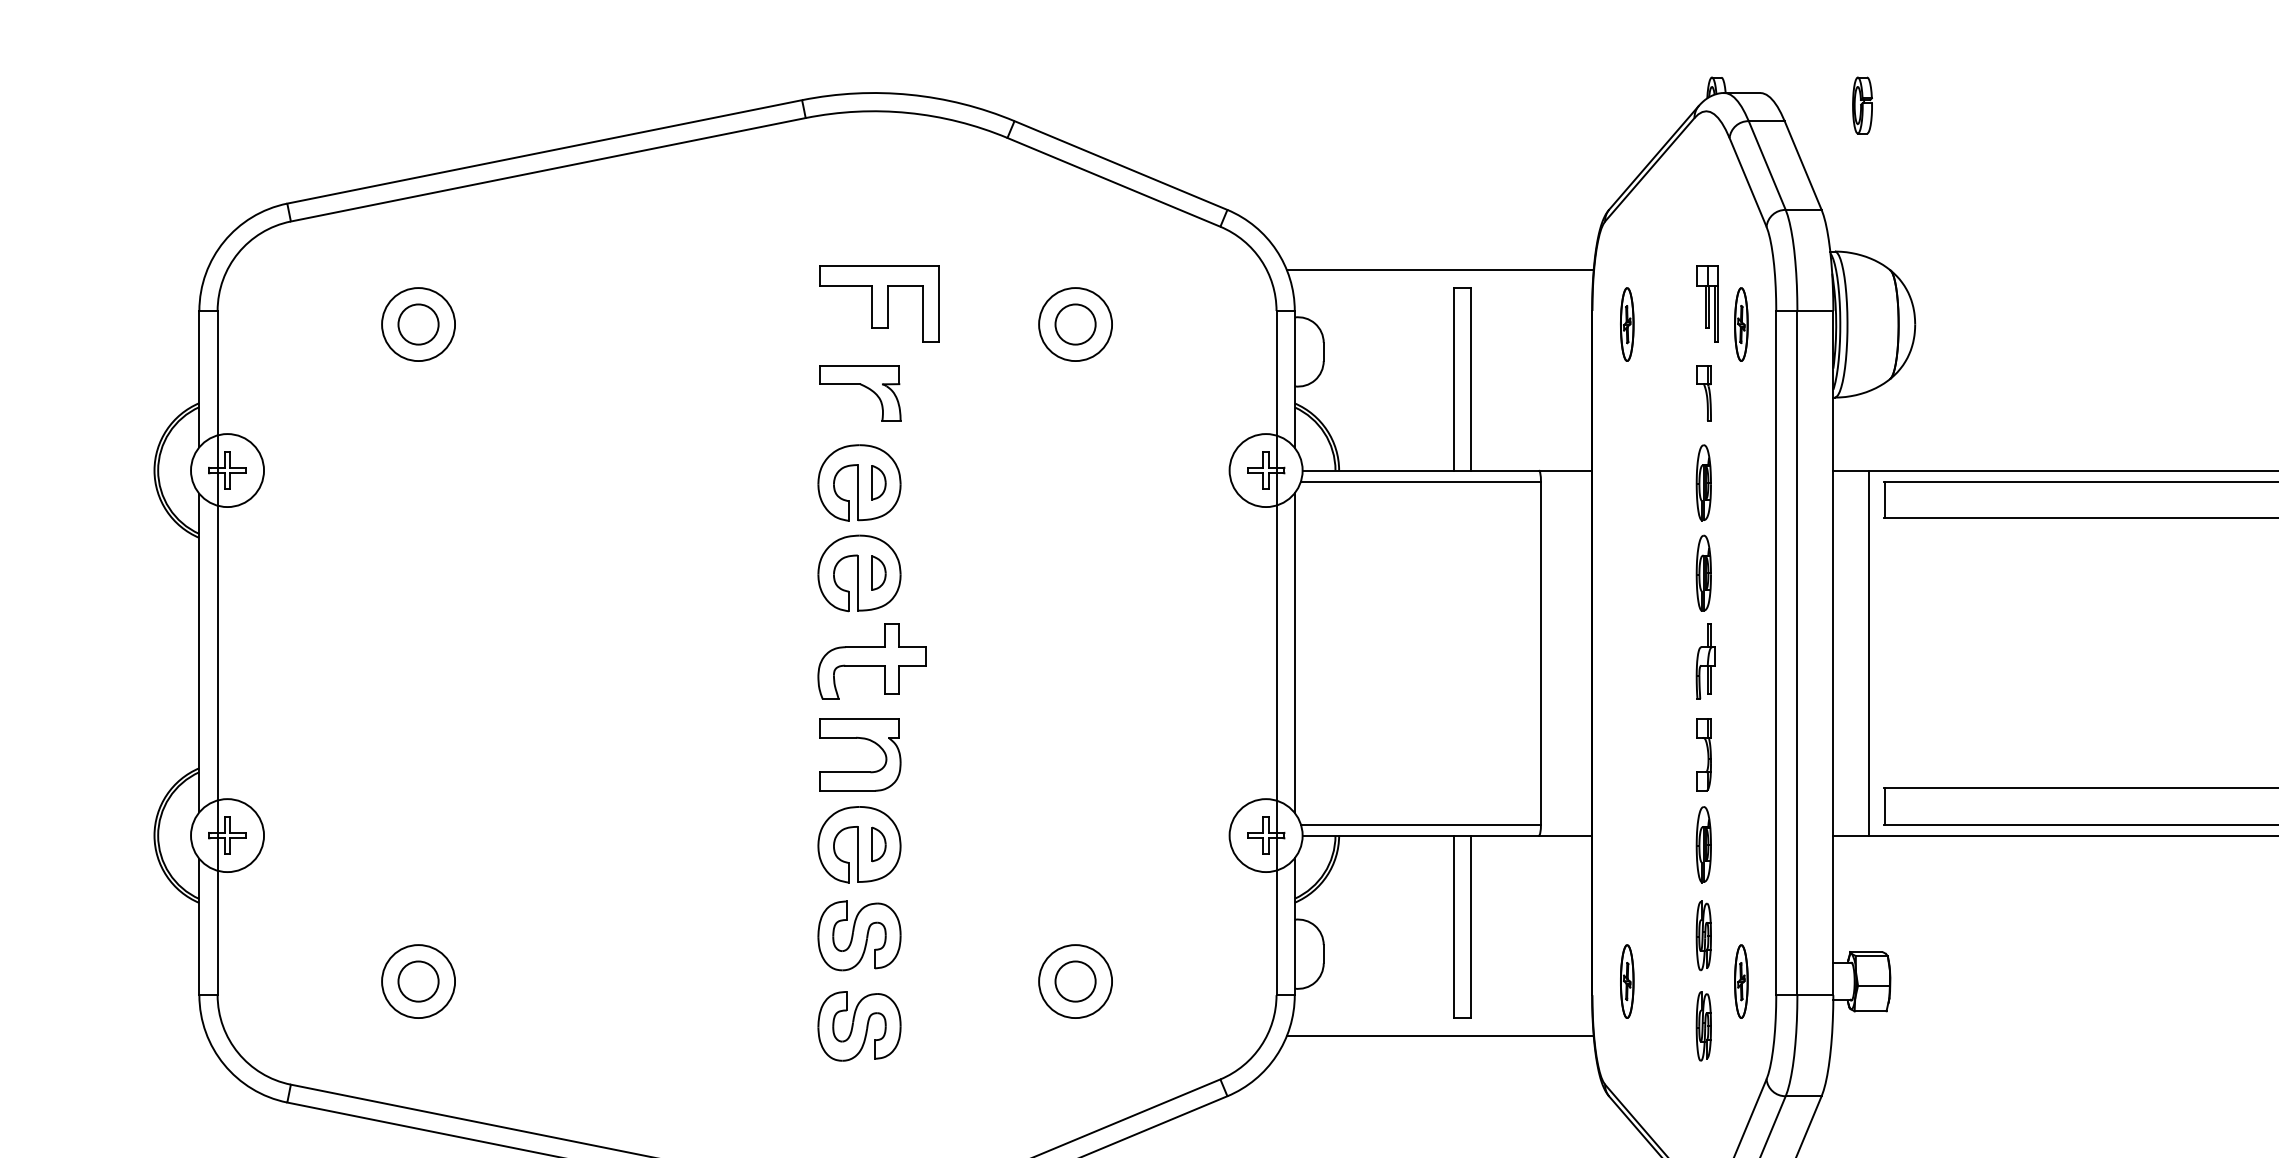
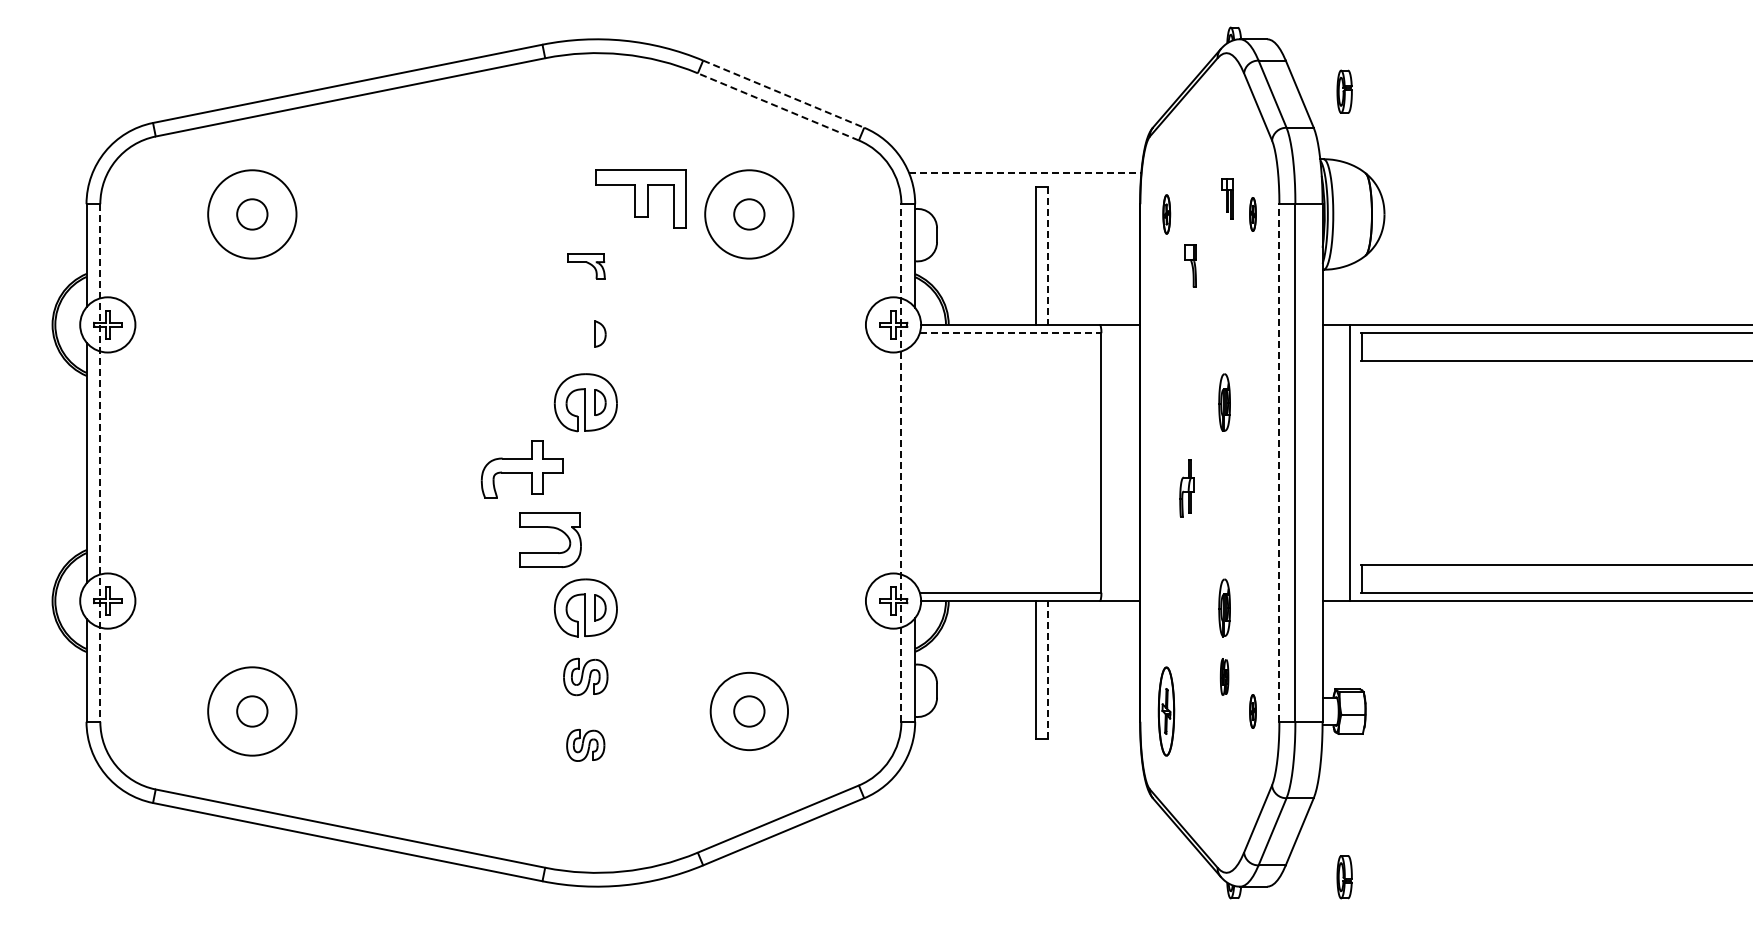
part: (1862, 105) -> (1344, 91), moved
line: (1122, 165) -> (784, 94), solid -> dashed
line: (1112, 181) -> (777, 106), solid -> dashed
line: (1440, 270) -> (1025, 173), solid -> dashed
part: (878, 303) -> (640, 198), moved
part: (1706, 303) -> (1226, 198), size x0.7
circle: (417, 324) -> (251, 214), size x1.6
circle: (1074, 324) -> (748, 214), size x1.6
part: (1627, 324) -> (1166, 214), size x0.7
part: (1740, 324) -> (1252, 214), size x0.6
line: (1471, 380) -> (1048, 256), solid -> dashed
part: (860, 392) -> (586, 265), size x0.6
part: (1703, 392) -> (1190, 265), moved
part: (858, 481) -> (585, 333), removed
line: (1420, 481) -> (1010, 333), solid -> dashed
part: (1703, 483) -> (1224, 334), removed
line: (217, 652) -> (100, 462), solid -> dashed
line: (1276, 652) -> (901, 462), solid -> dashed
line: (1295, 652) -> (915, 462), removed
line: (1776, 652) -> (1279, 462), solid -> dashed
part: (870, 661) -> (521, 469), moved
part: (1704, 661) -> (1186, 488), moved
part: (860, 739) -> (550, 528), moved
part: (1703, 754) -> (1224, 539), removed
line: (1471, 926) -> (1048, 669), solid -> dashed
part: (858, 935) -> (585, 676), size x0.7
part: (1703, 935) -> (1224, 676), size x0.7
circle: (417, 981) -> (251, 711), size x1.6
circle: (1074, 981) -> (748, 711), size x1.4
part: (1627, 981) -> (1166, 711), size x1.6
part: (1740, 981) -> (1252, 711), size x0.6
part: (858, 1026) -> (585, 745), size x0.6
part: (1703, 1026) -> (1224, 745), removed
line: (1440, 1035) -> (1025, 752), removed

